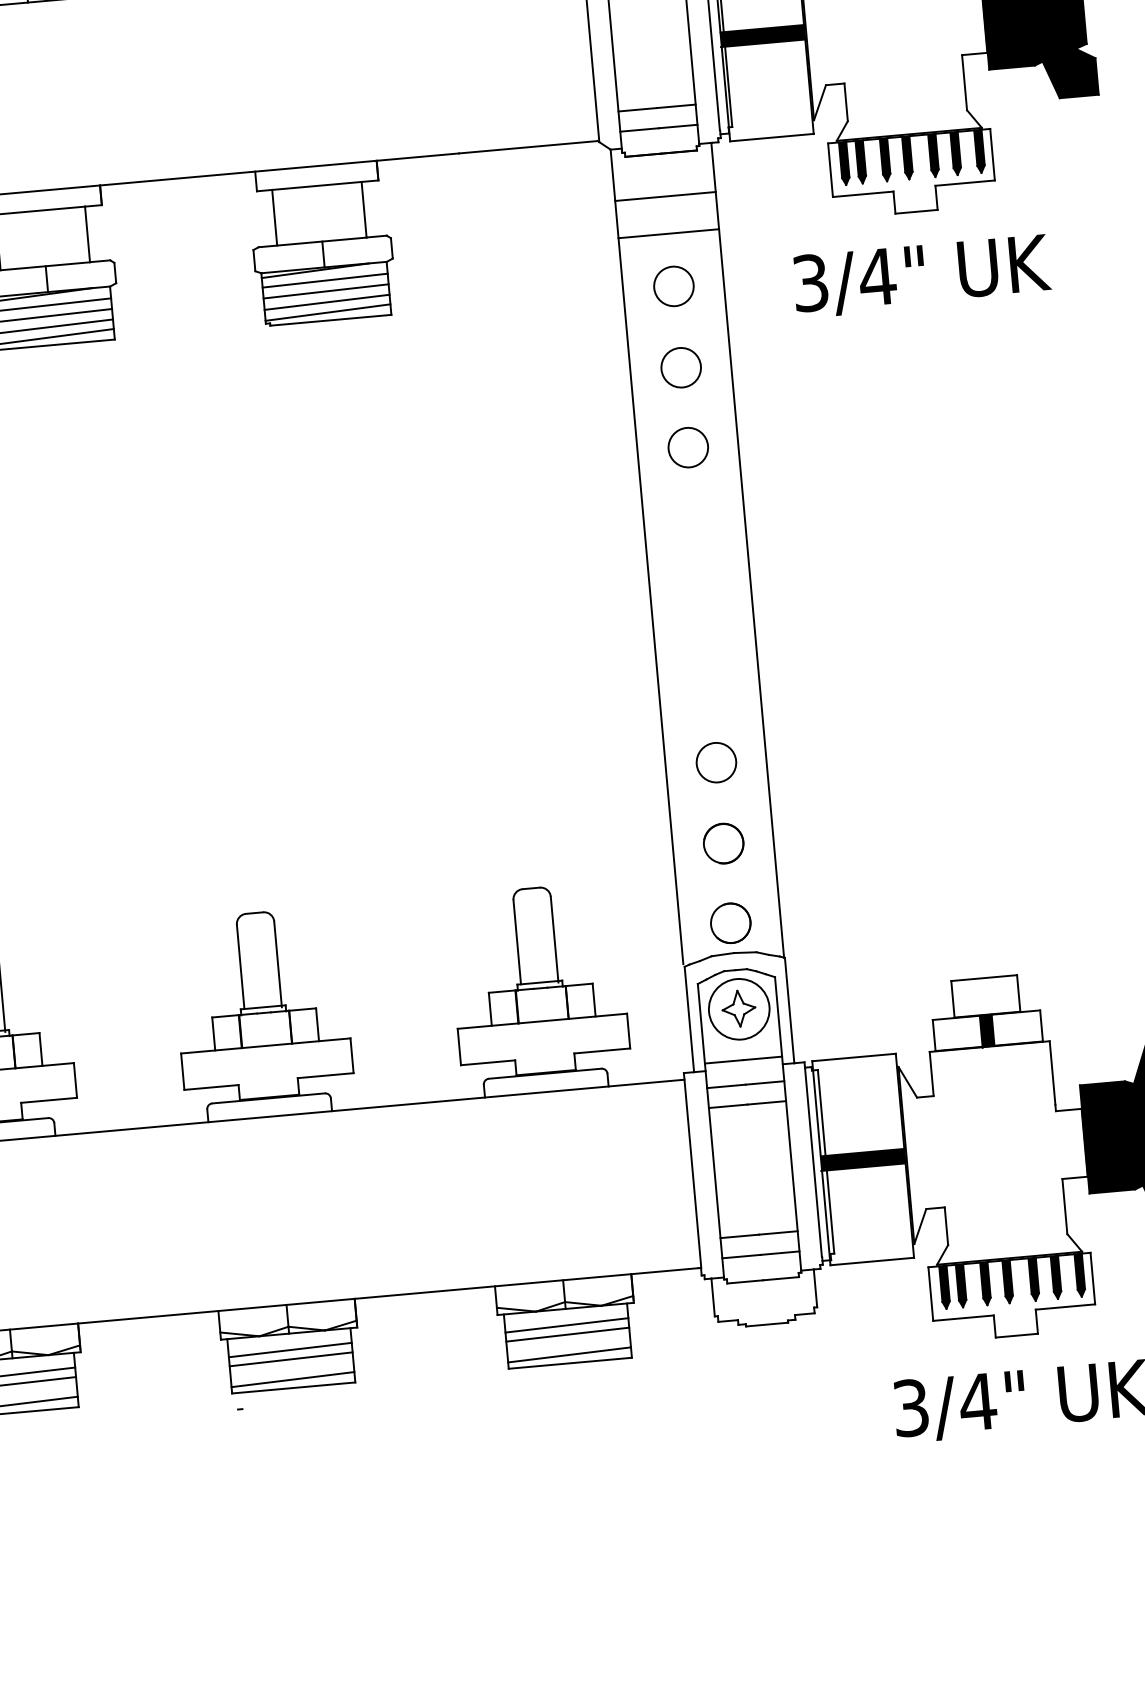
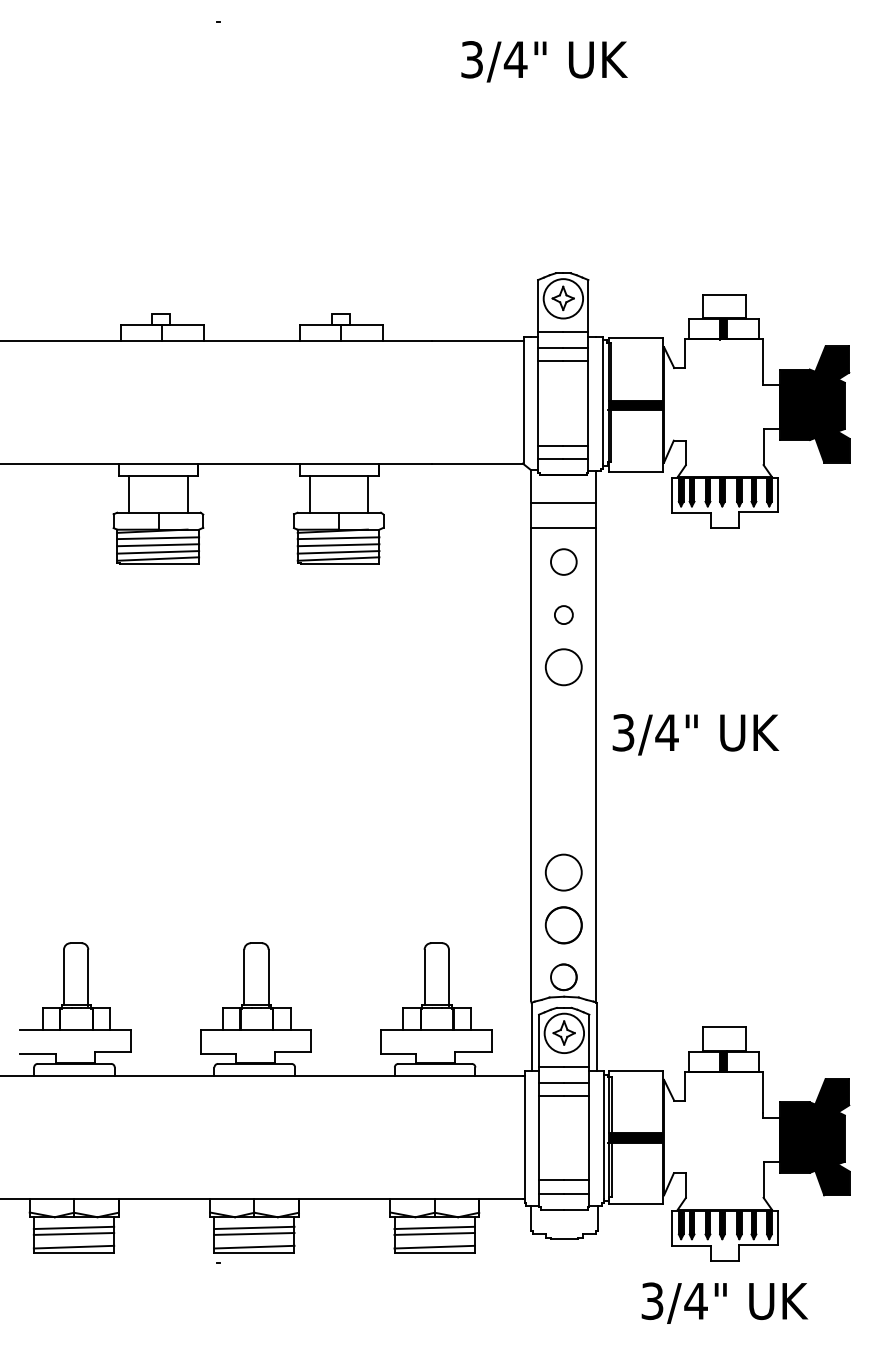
text: (921, 275) -> (695, 734), moved
circle: (680, 366) -> (563, 614), size x0.7
circle: (687, 446) -> (563, 666), size x1.4
circle: (715, 762) -> (563, 872), size x1.4
part: (723, 843) -> (563, 925), size x1.4

